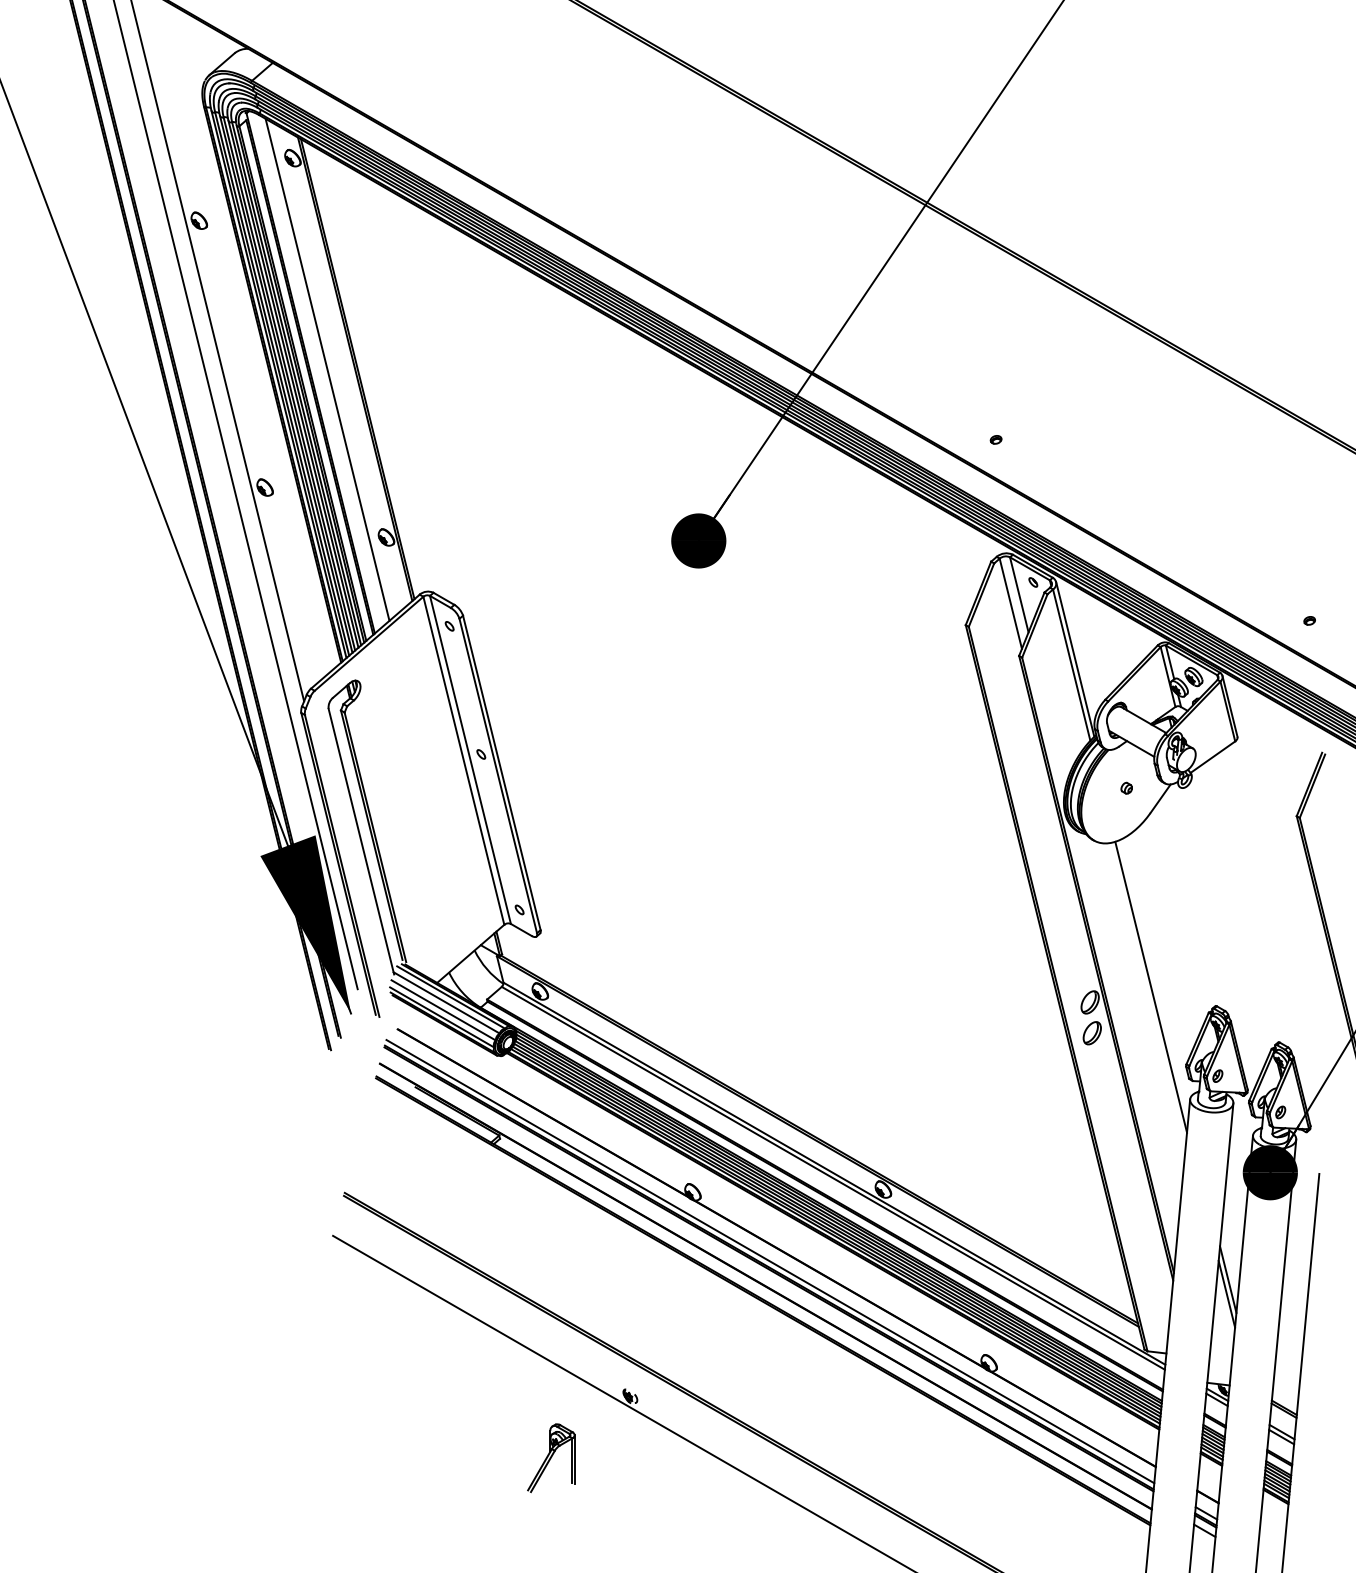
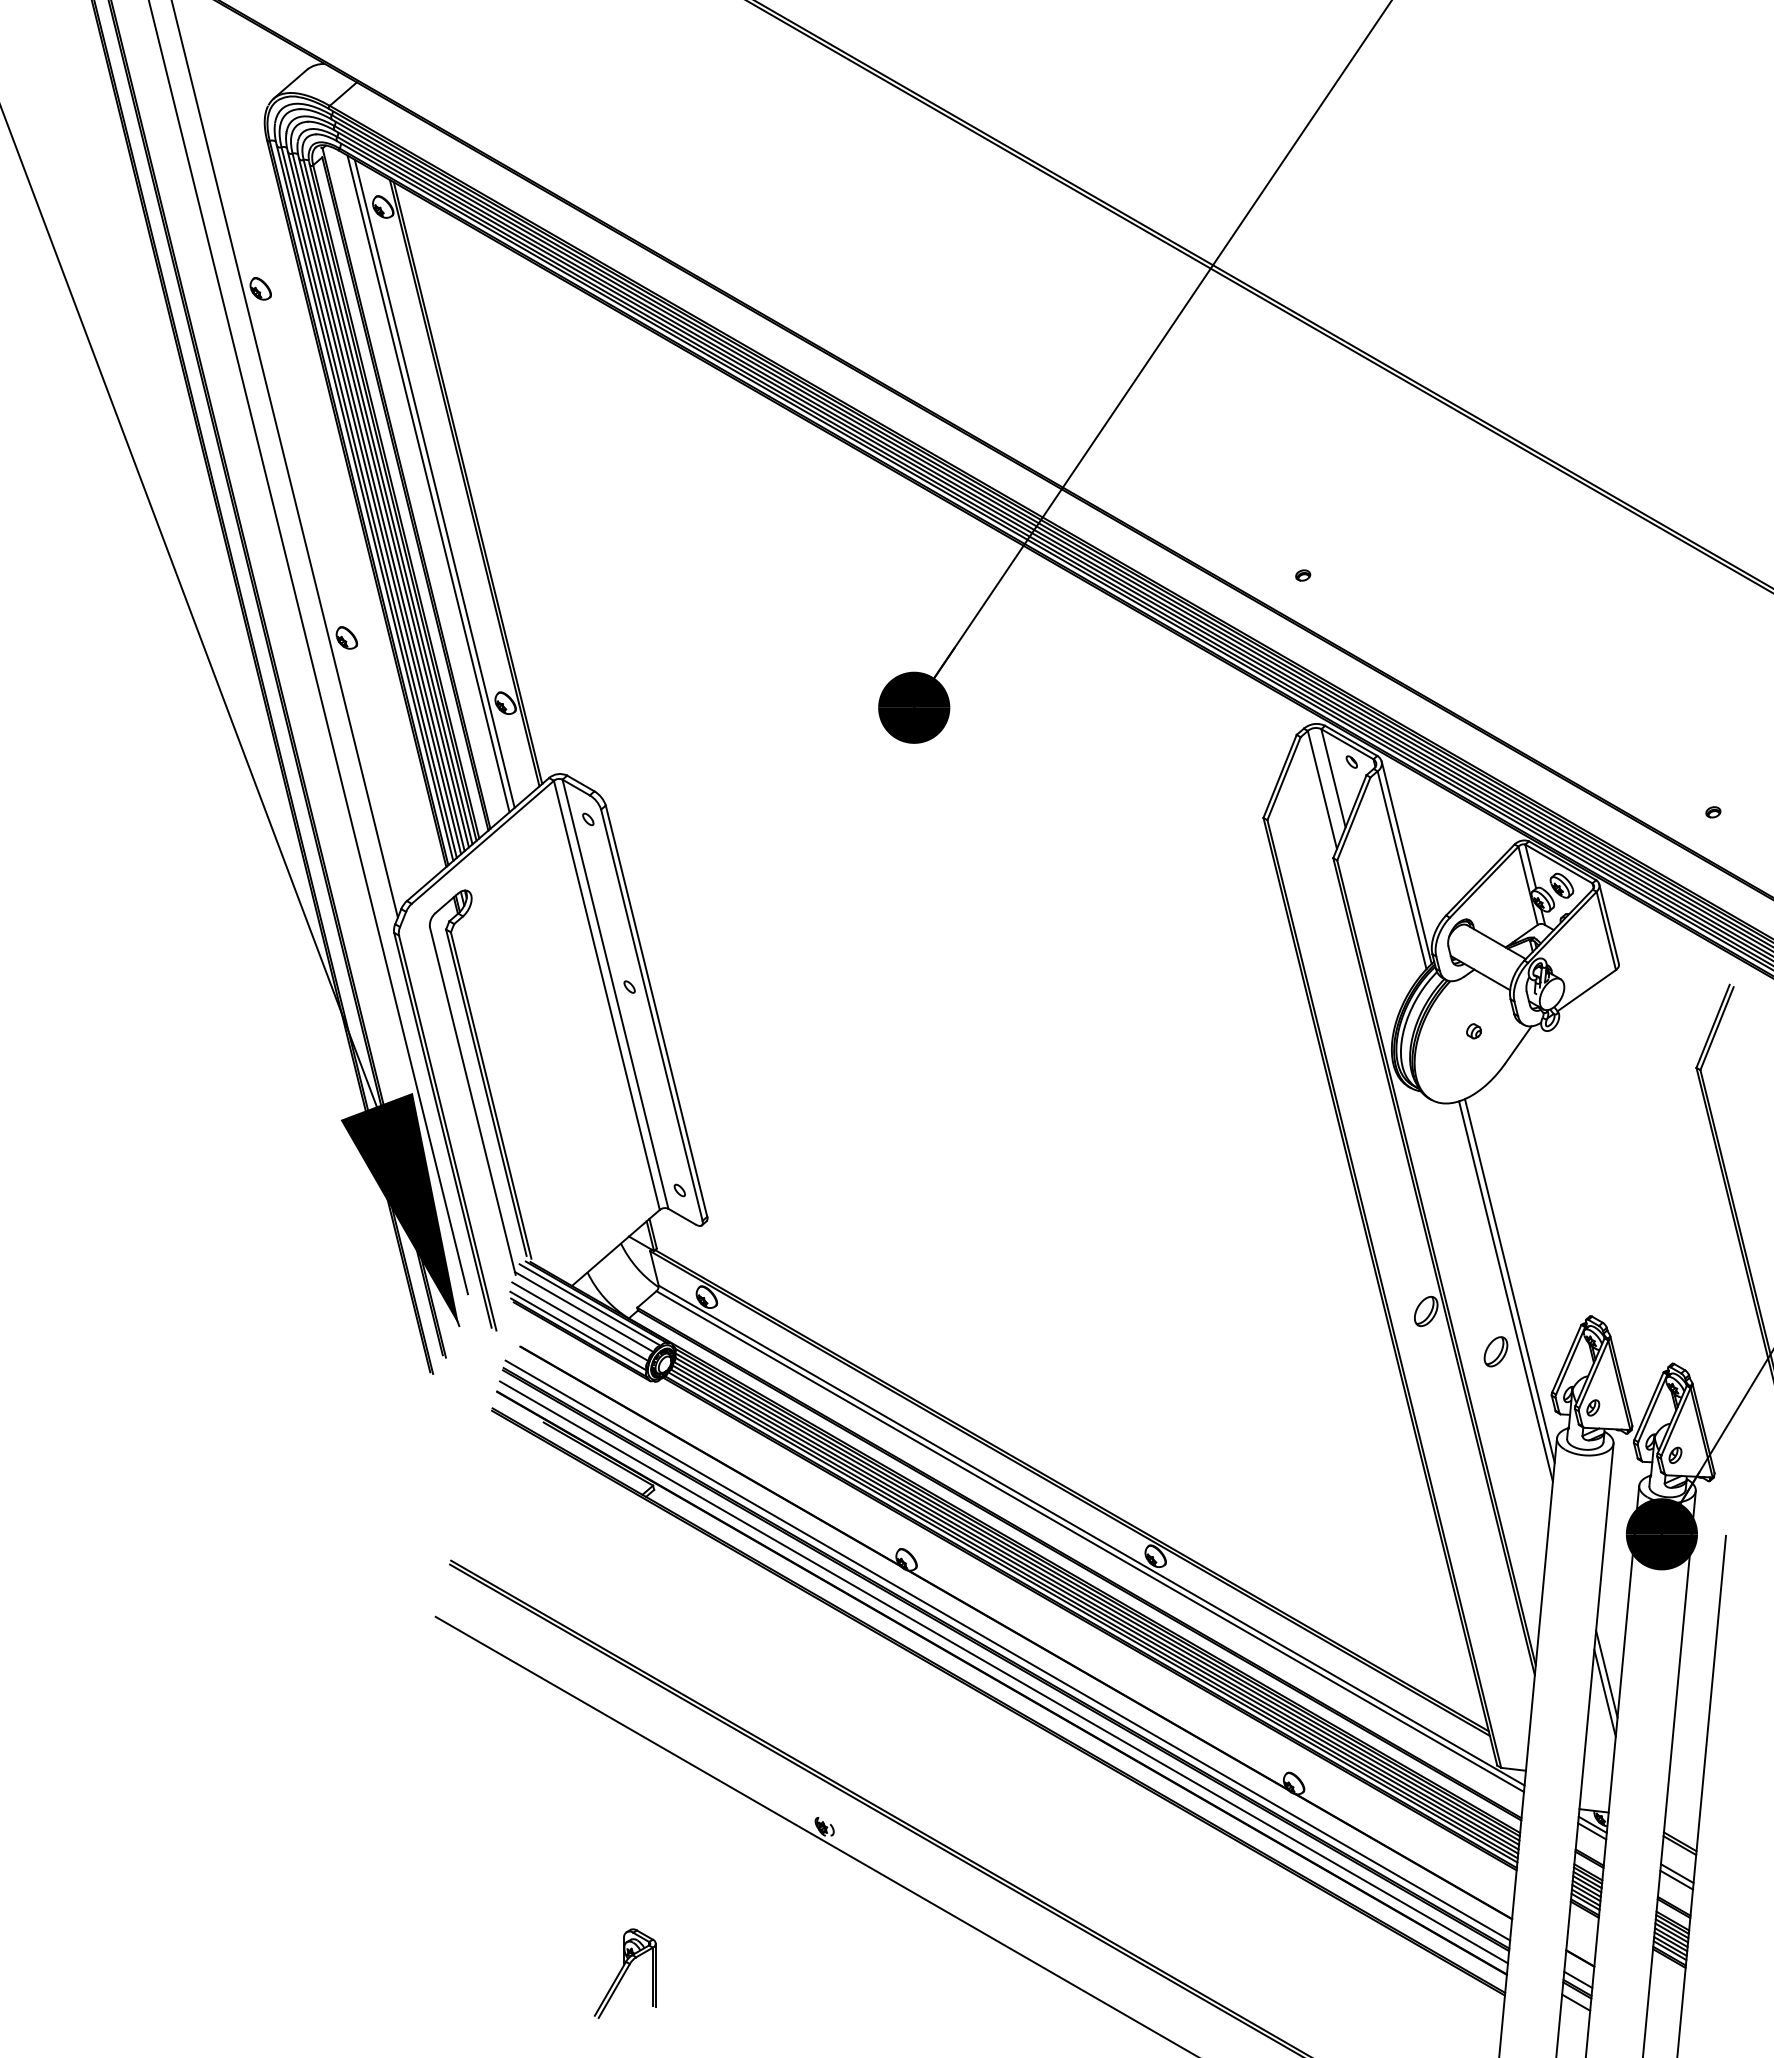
line: (332, 369) -> (434, 483), added
line: (1153, 978) -> (1509, 1280), added
part: (1091, 1033) -> (1495, 1351), moved
line: (767, 1278) -> (1003, 1672), added
part: (551, 1458) -> (625, 1973), moved

